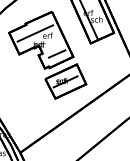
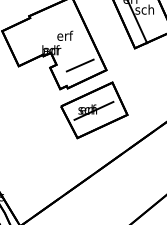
line: (35, 33) -> (45, 32), removed

